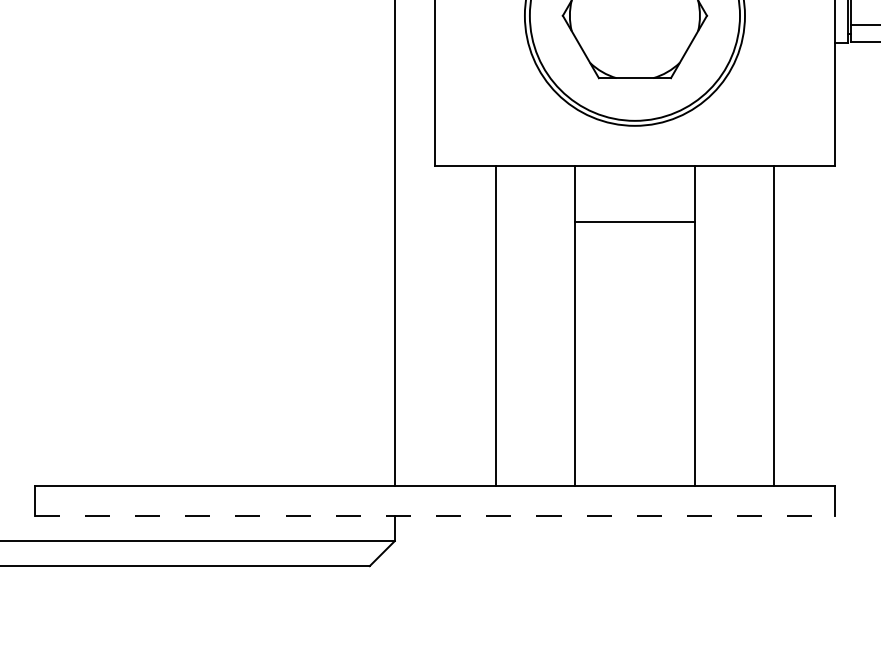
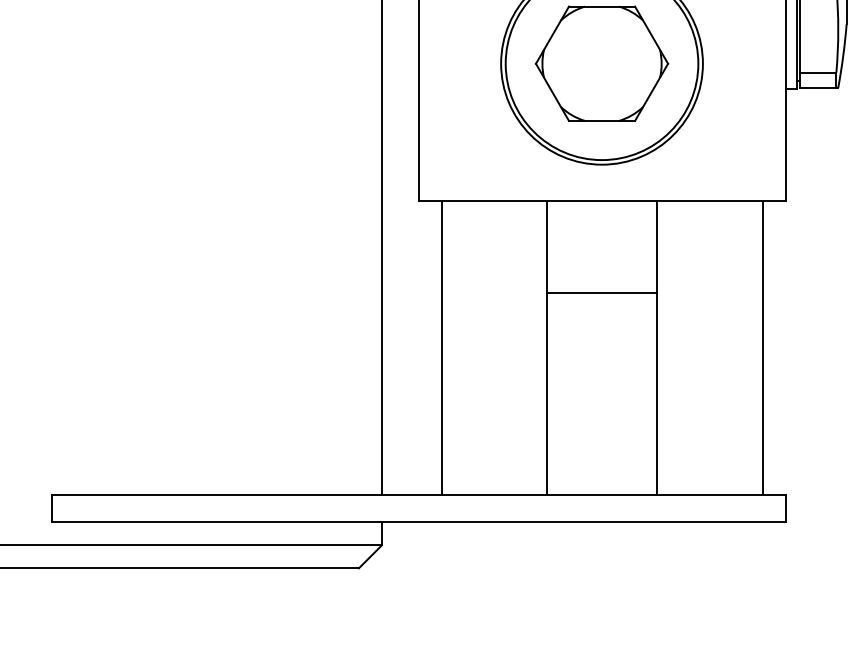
line: (635, 222) -> (602, 293), moved
line: (495, 325) -> (441, 347), moved
line: (773, 325) -> (762, 347), moved
line: (434, 516) -> (418, 522), dashed -> solid

